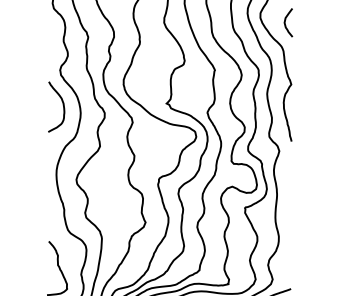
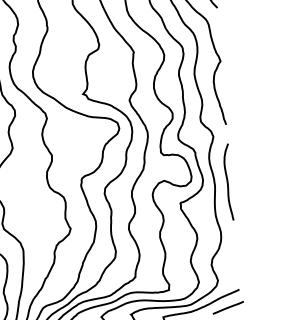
curve: (289, 192) -> (228, 181), added

